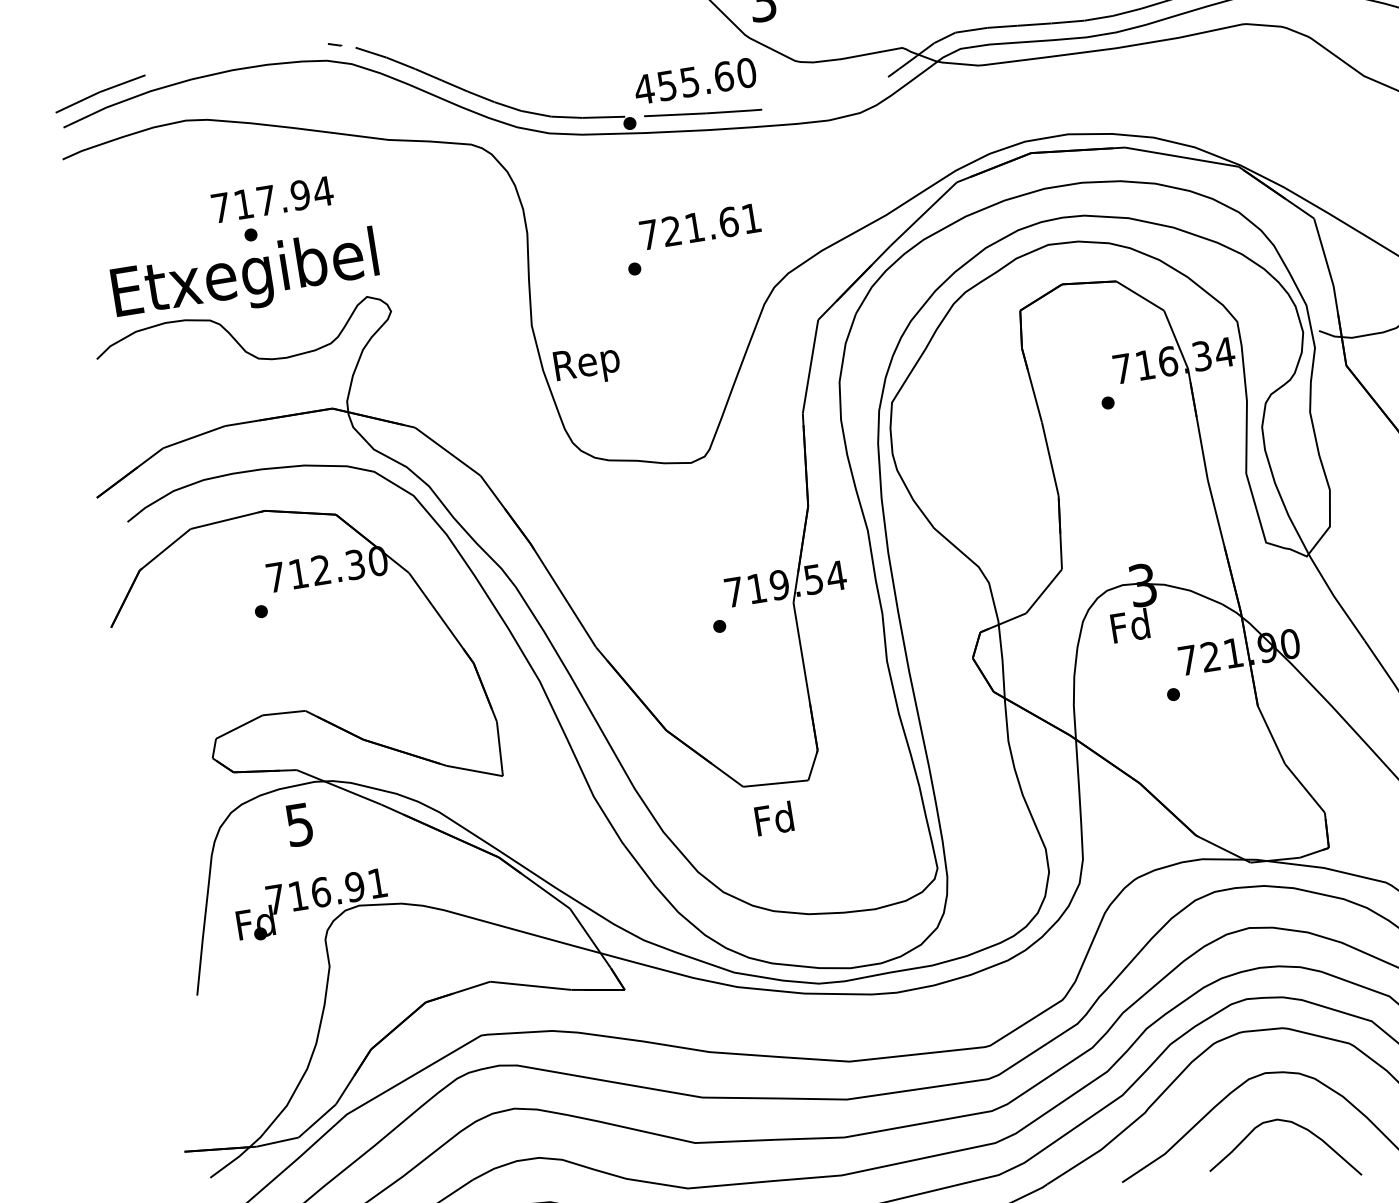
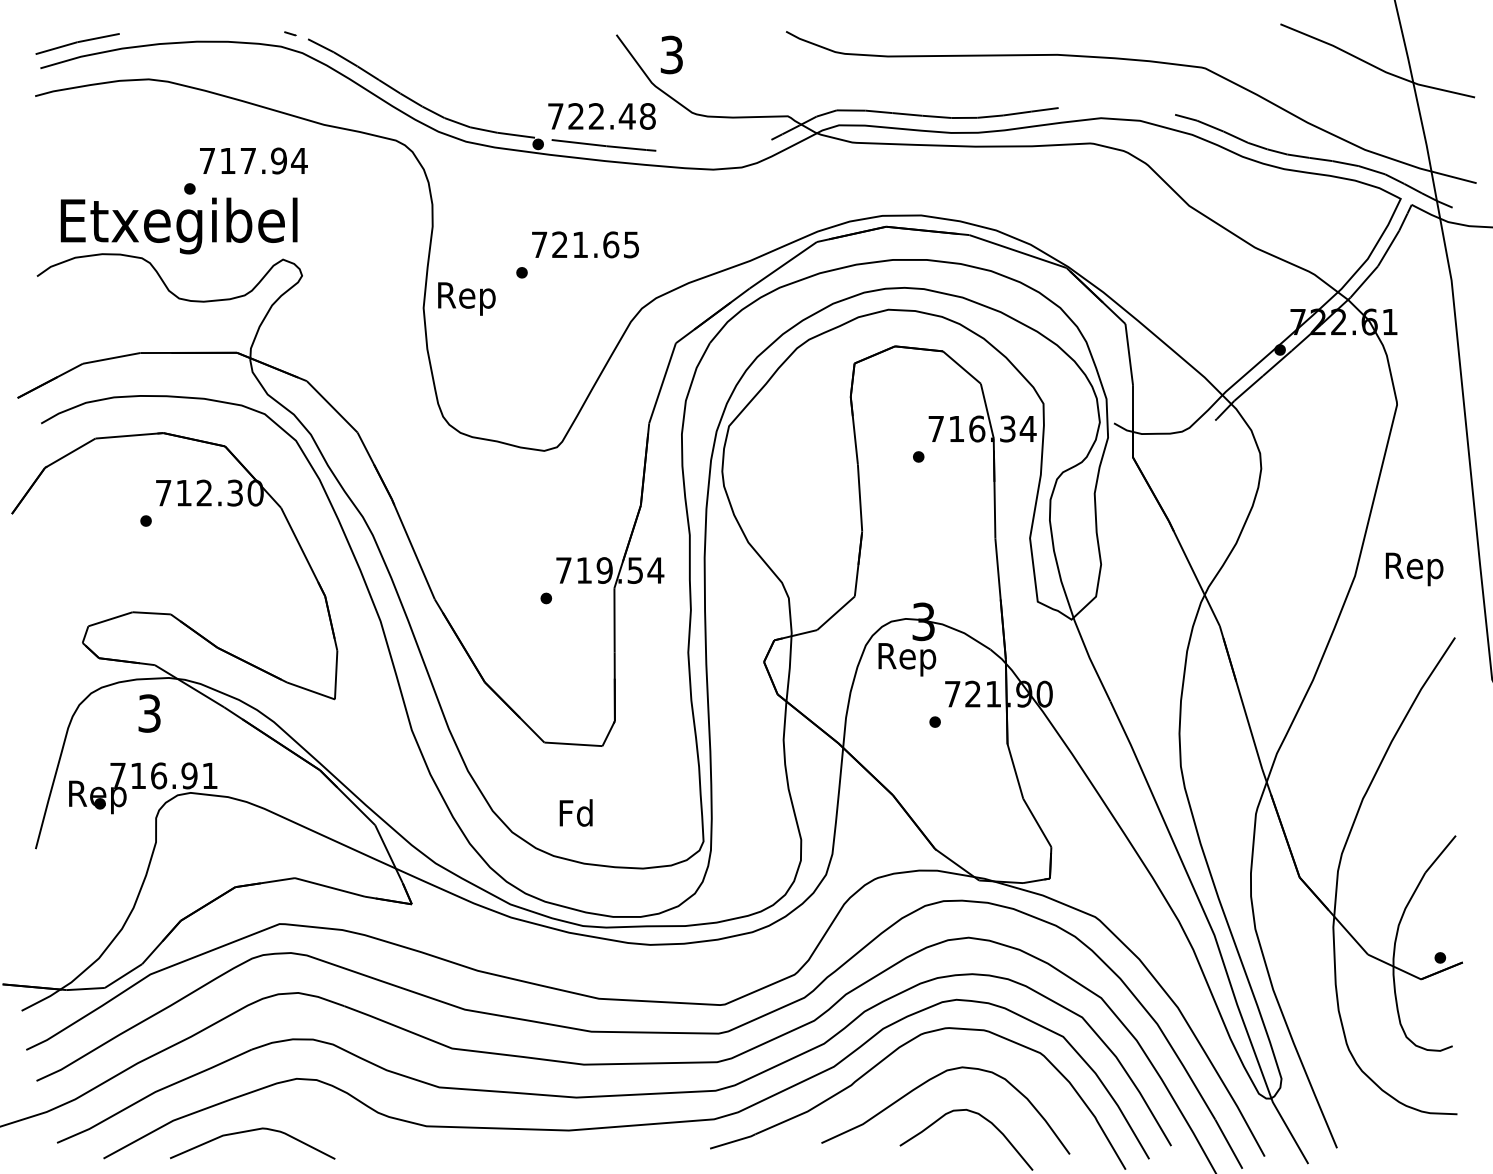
text: (695, 81) -> (601, 116), 455.60 -> 722.48
text: (272, 199) -> (253, 160), moved
text: (751, 218) -> (631, 244), 721.61 -> 721.65
text: (586, 365) -> (466, 298), moved
text: (1131, 629) -> (907, 659), Fd -> Rep
text: (773, 818) -> (575, 812), moved
text: (299, 824) -> (149, 713), 5 -> 3
text: (256, 926) -> (97, 796), Fd -> Rep

